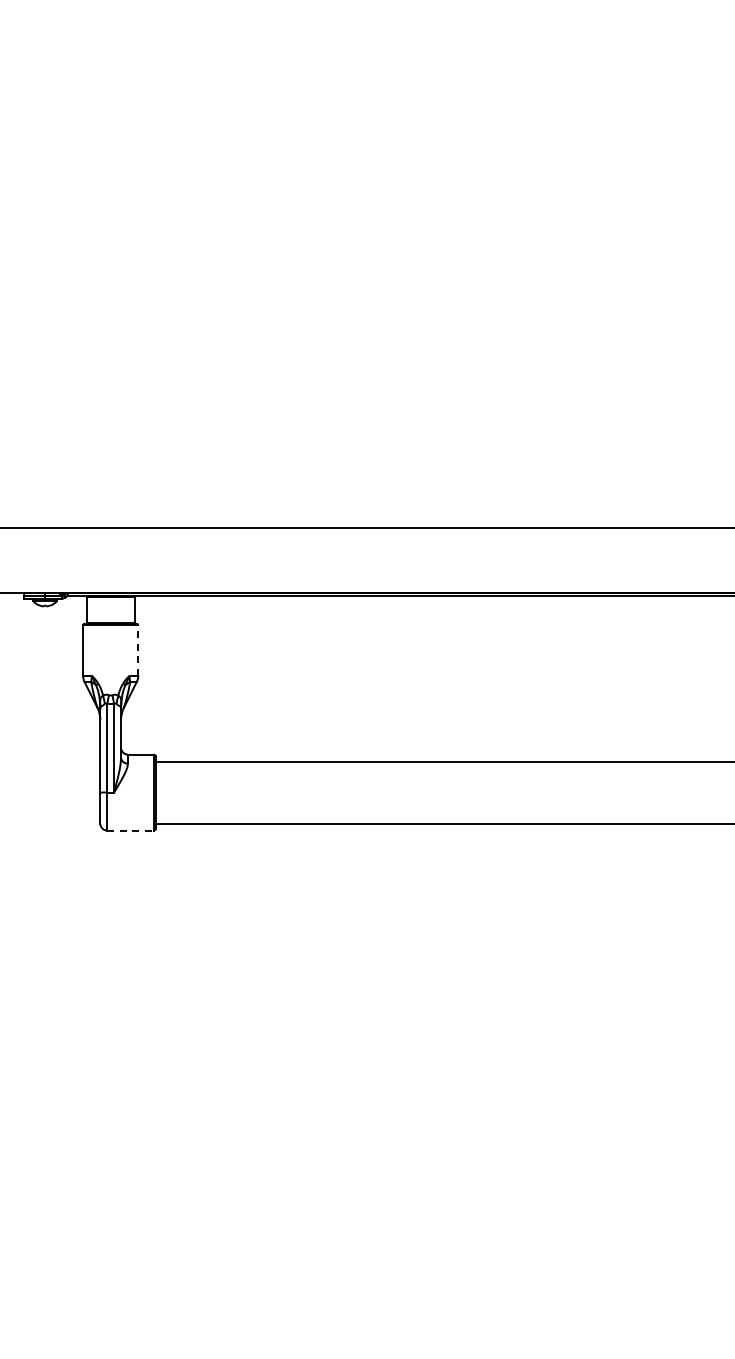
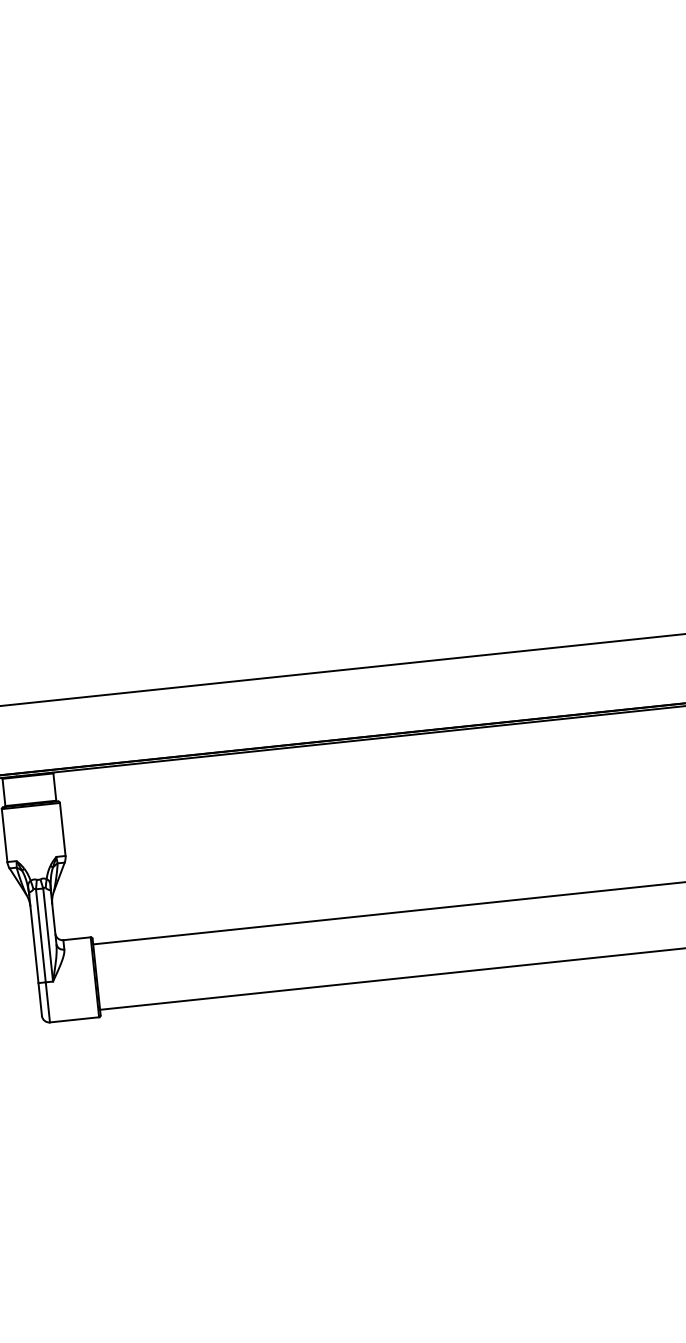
line: (138, 650) -> (62, 829), dashed -> solid
line: (131, 830) -> (75, 1019), dashed -> solid

